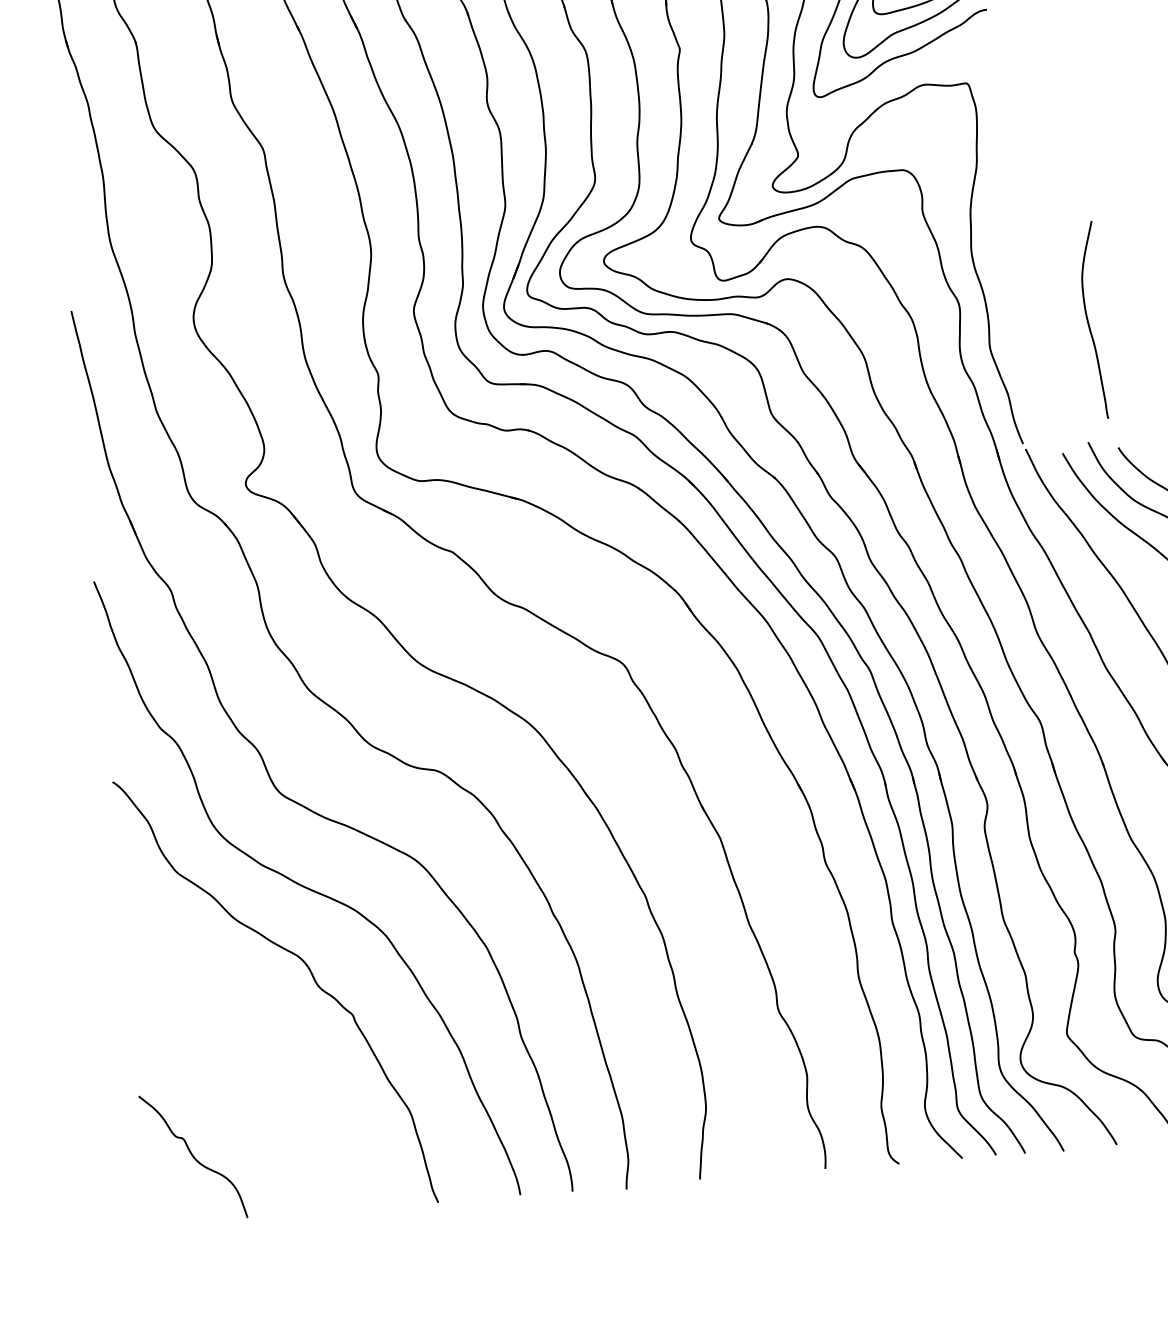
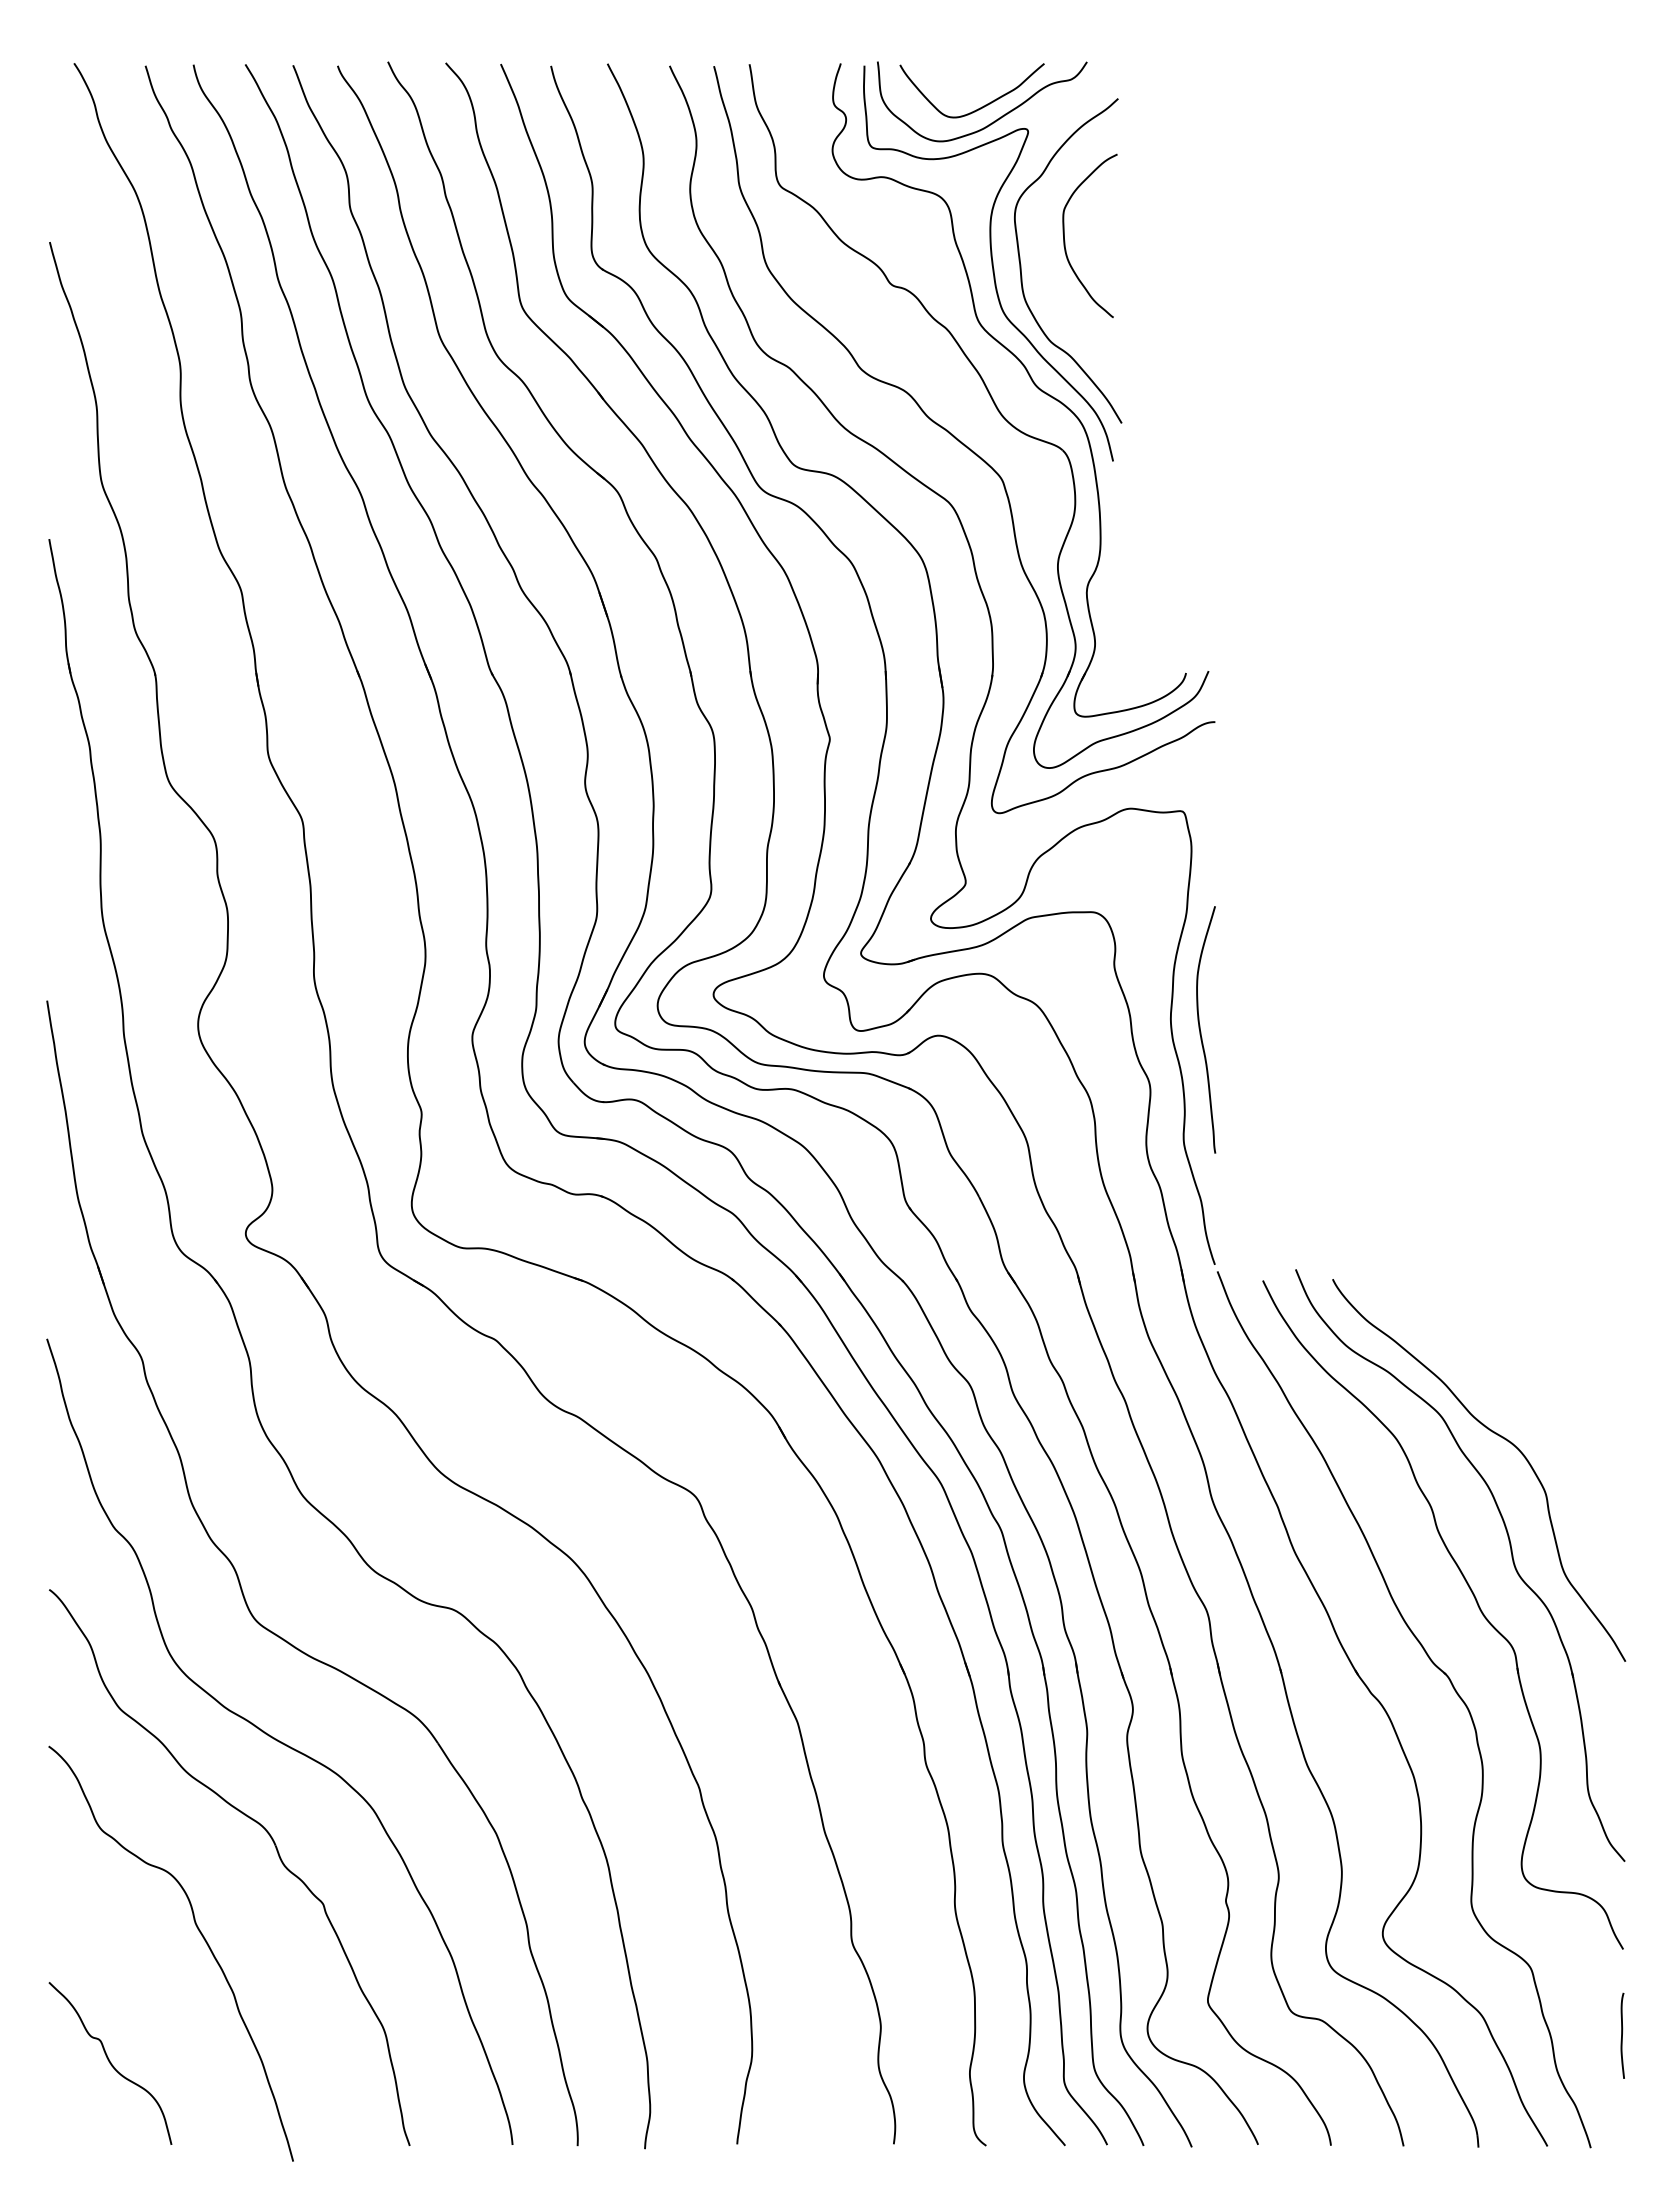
curve: (1089, 322) -> (1201, 1031), moved
curve: (256, 1047) -> (200, 1934), added

